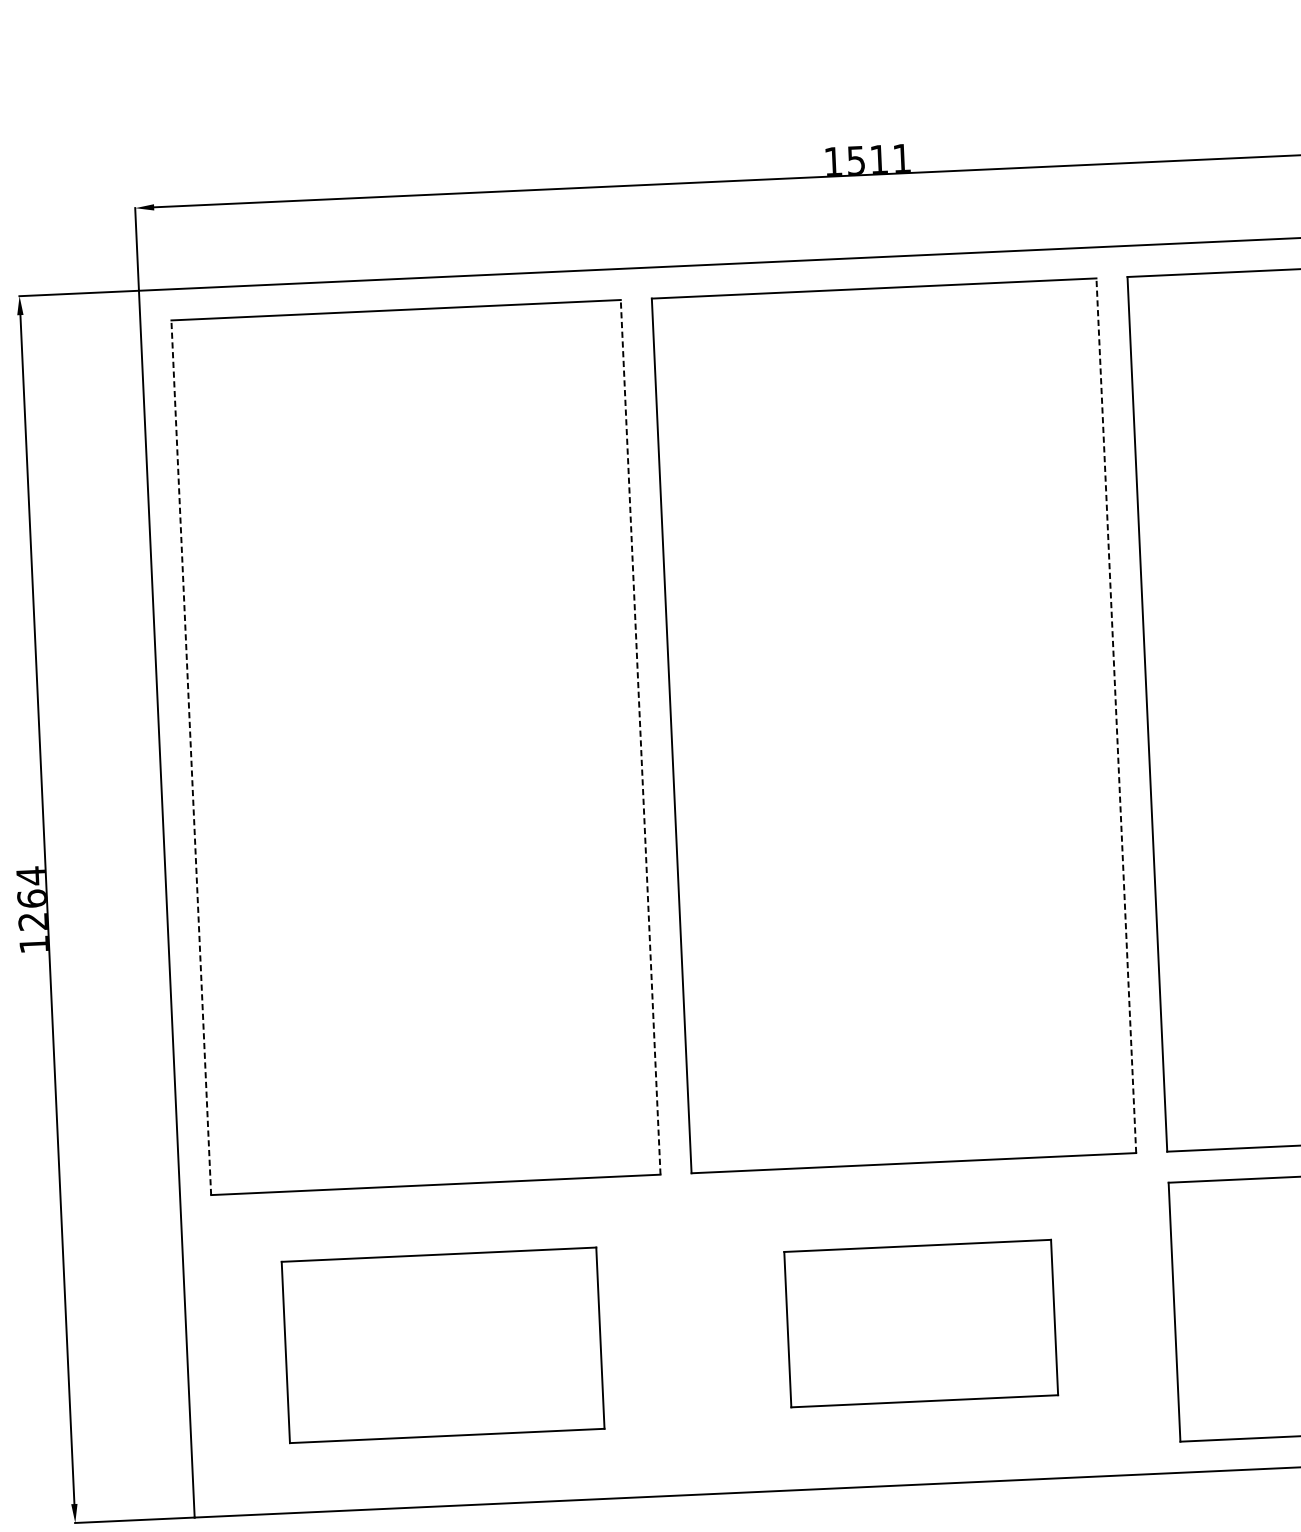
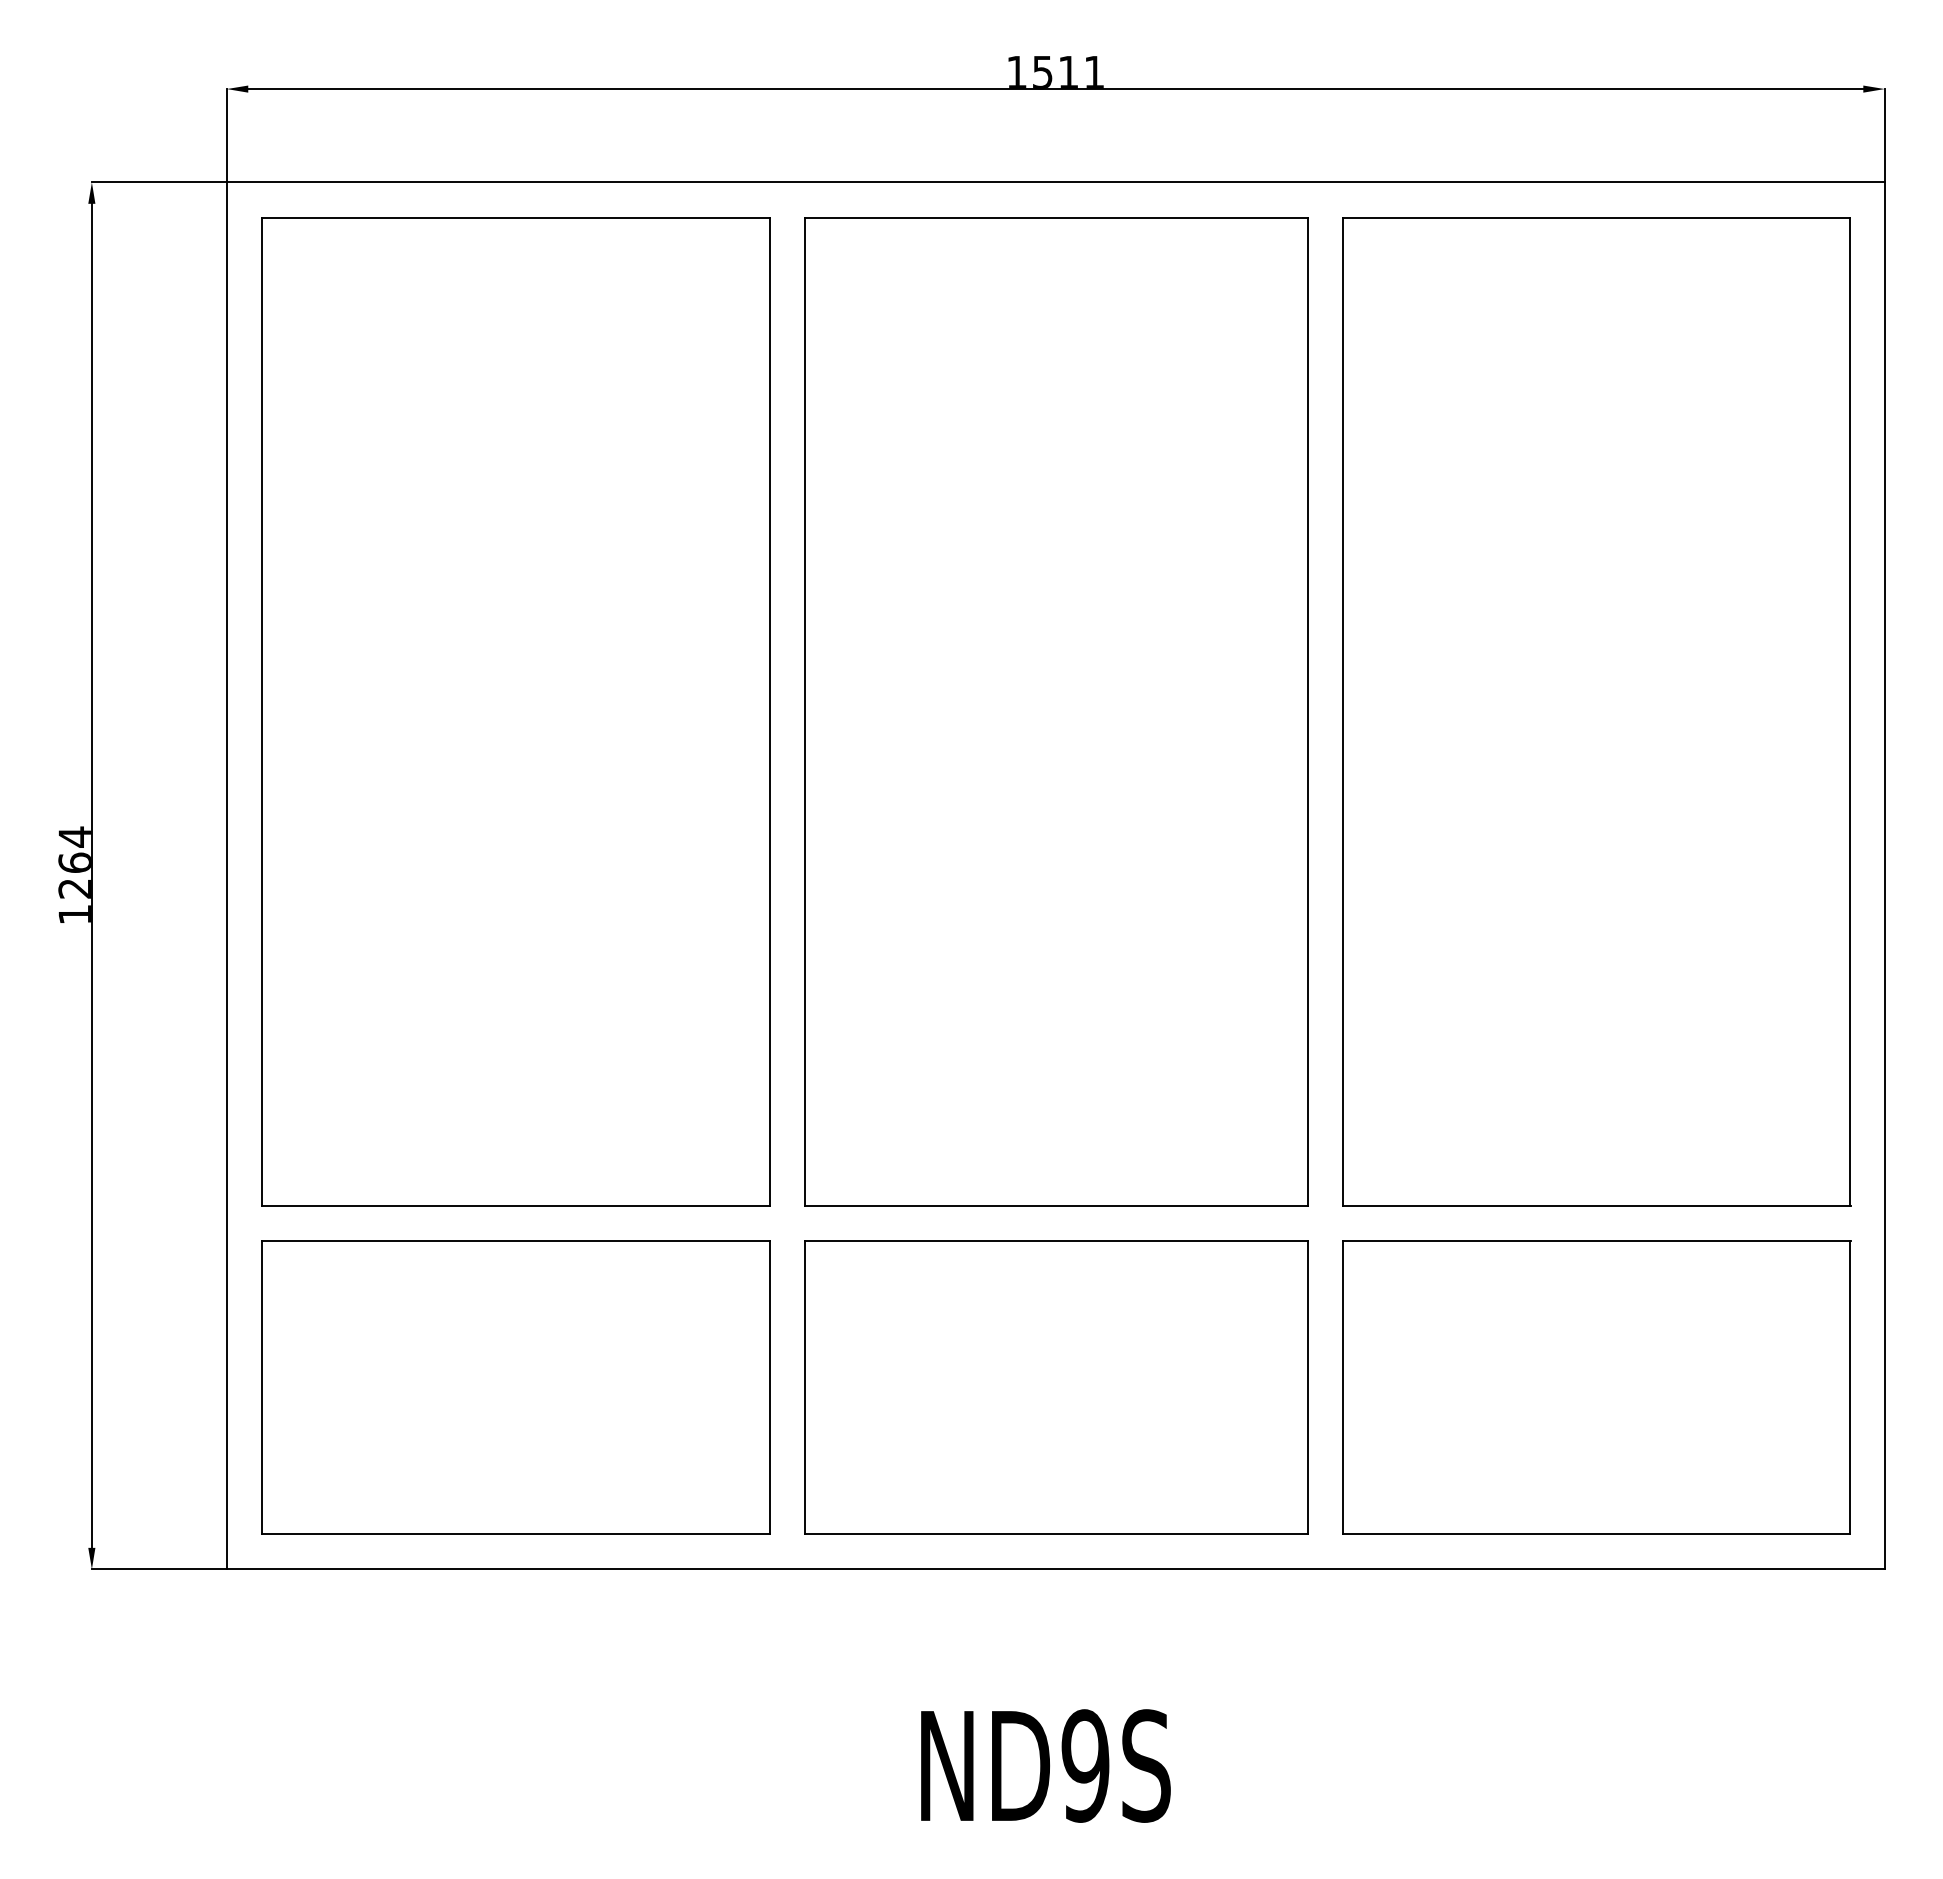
line: (1116, 715) -> (1307, 711), dashed -> solid
line: (640, 736) -> (769, 711), dashed -> solid
line: (190, 757) -> (261, 711), dashed -> solid
part: (921, 1323) -> (1056, 1387), size x1.67
part: (442, 1345) -> (515, 1387), size x1.43

